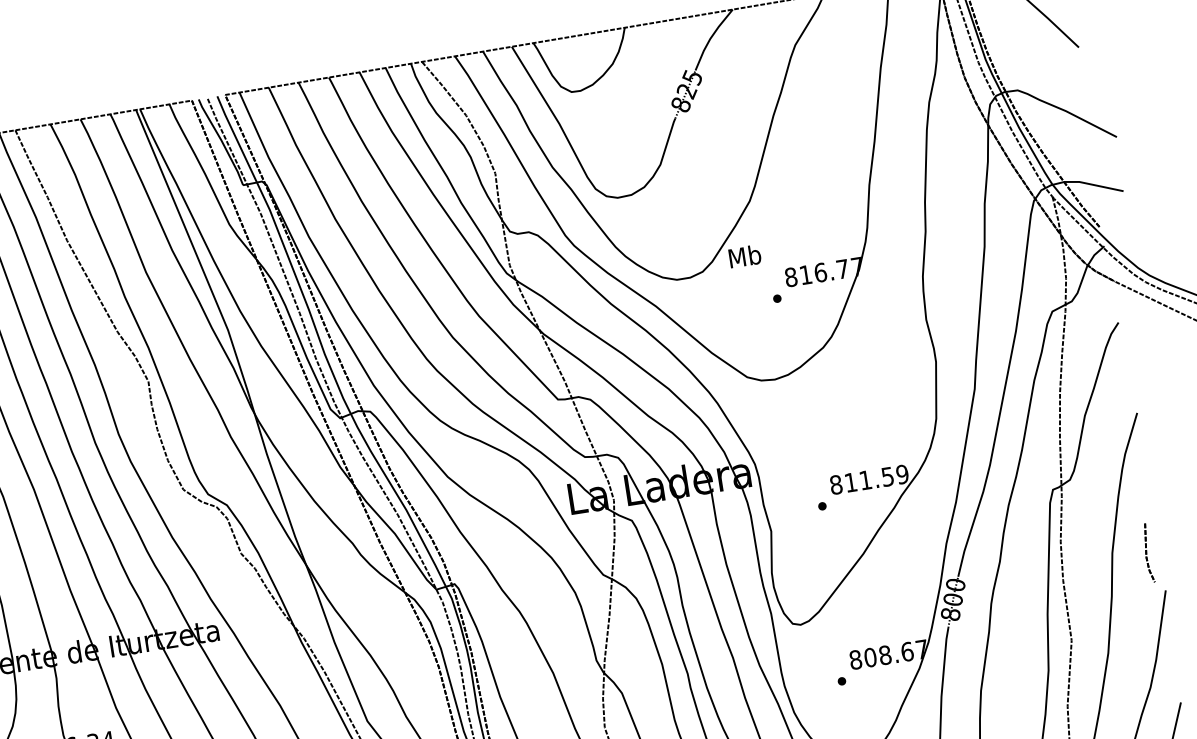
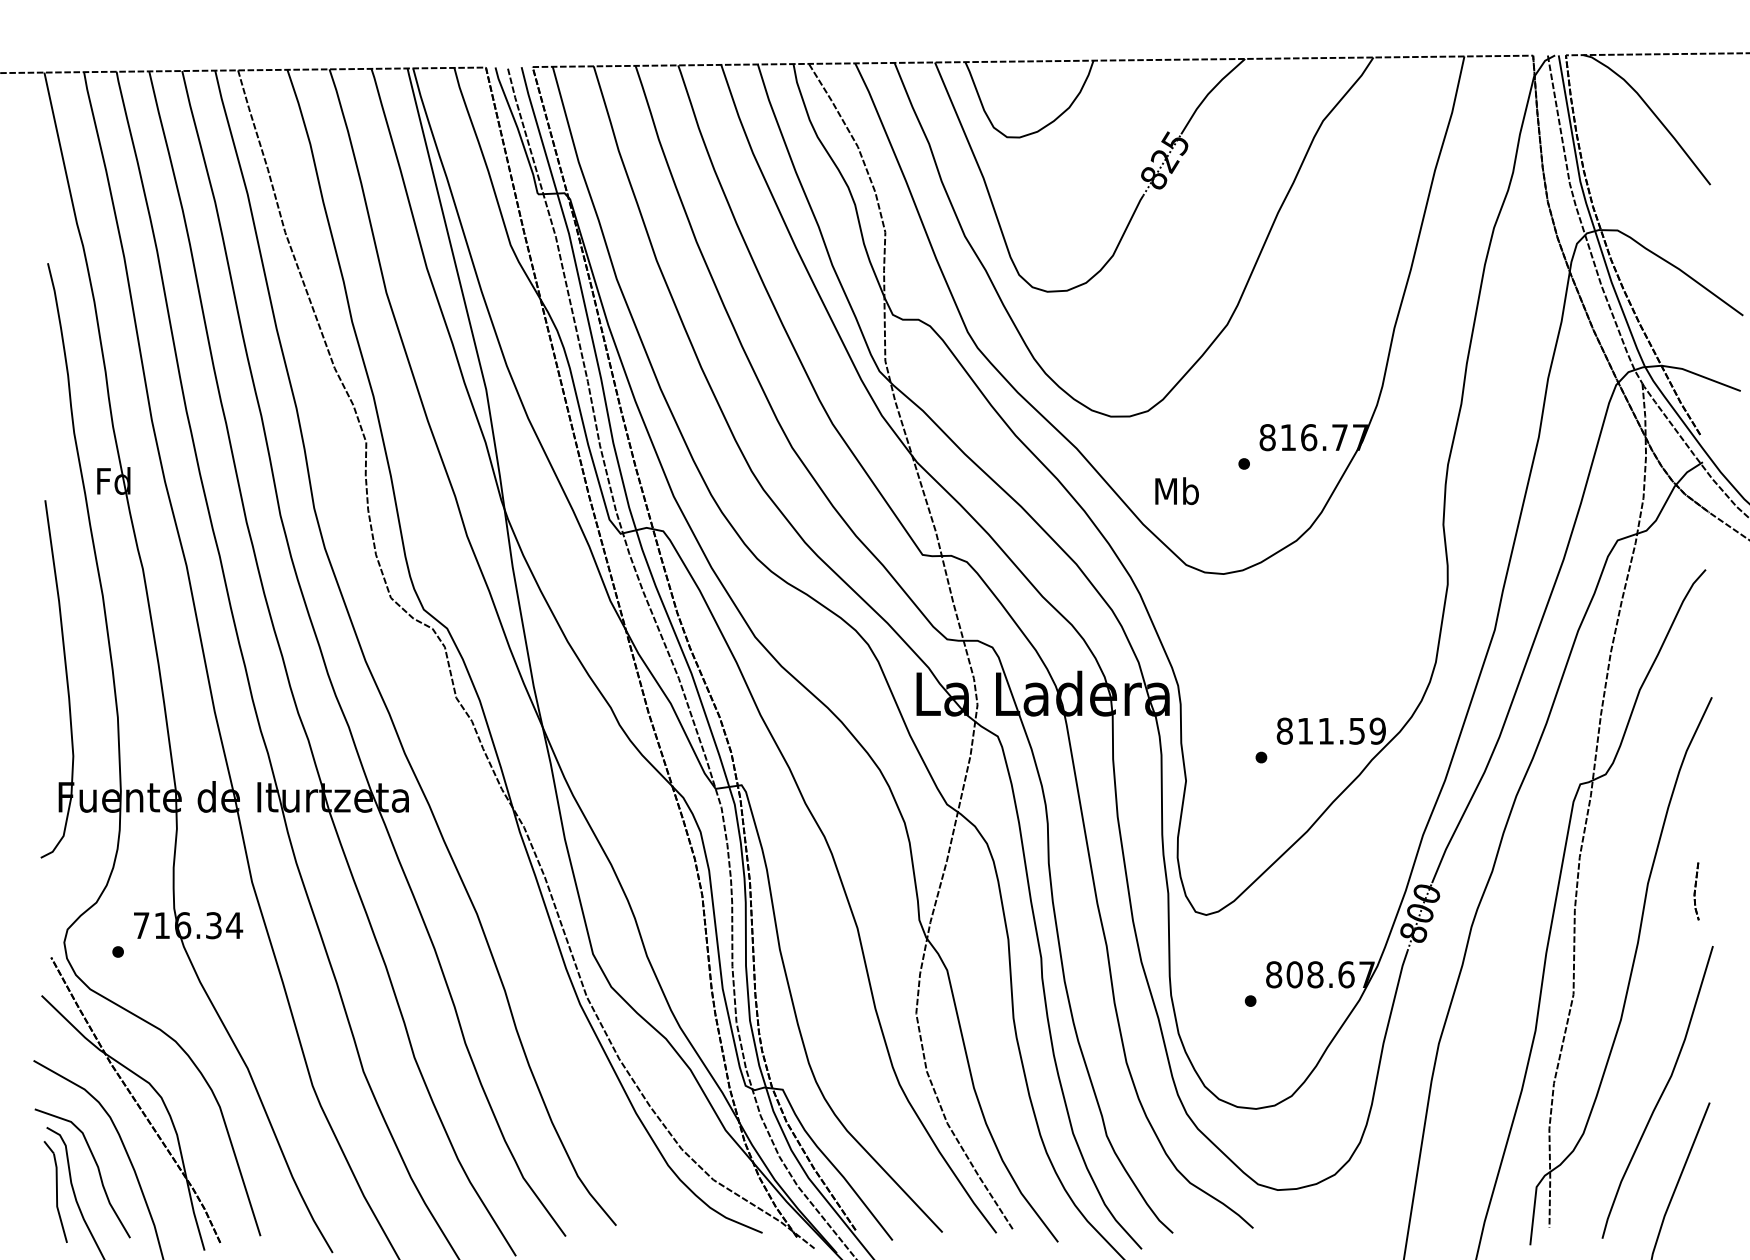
text: (744, 256) -> (1176, 491), moved
part: (1147, 553) -> (1696, 891), size x0.7

